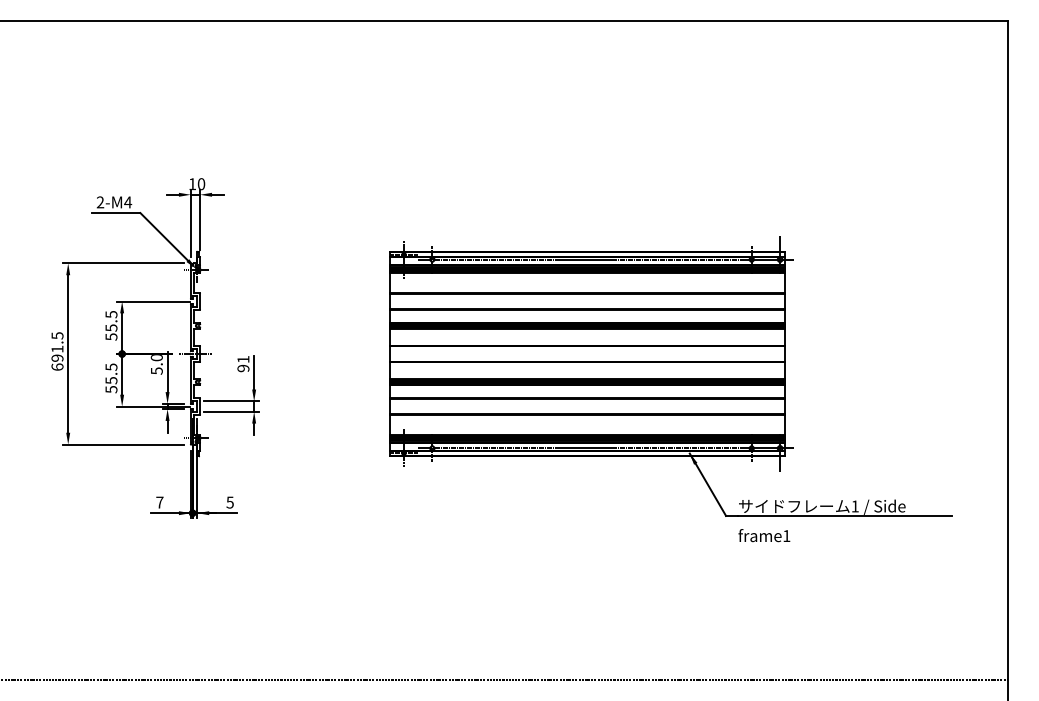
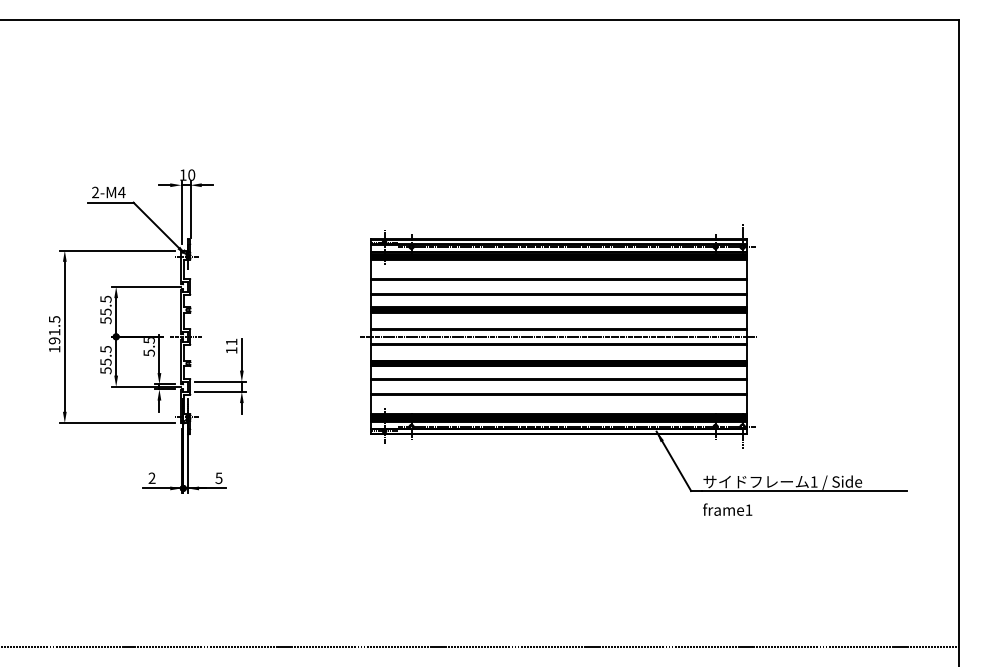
line: (586, 353) -> (558, 336), added
text: (156, 357) -> (148, 340), 5.0 -> 5.5
text: (57, 366) -> (54, 348), 691.5 -> 191.5
text: (243, 368) -> (231, 350), 91 -> 11
text: (159, 501) -> (151, 477), 7 -> 2

